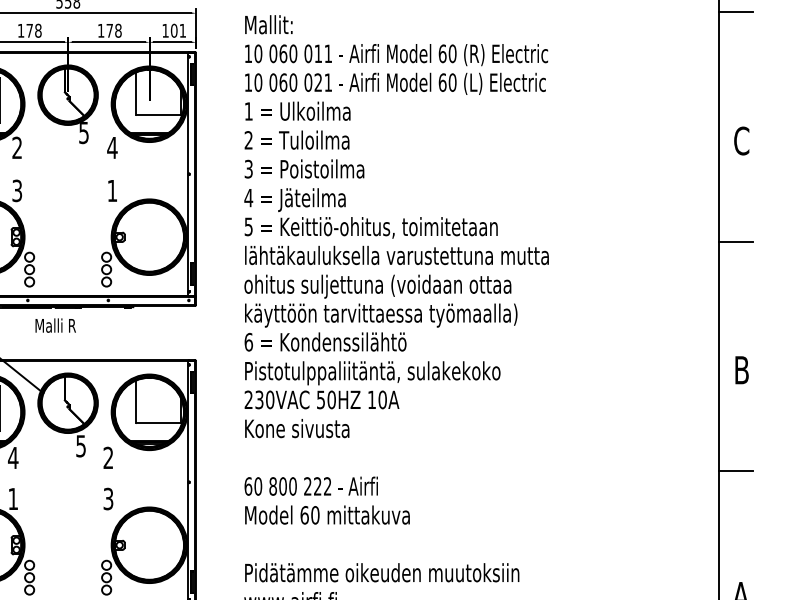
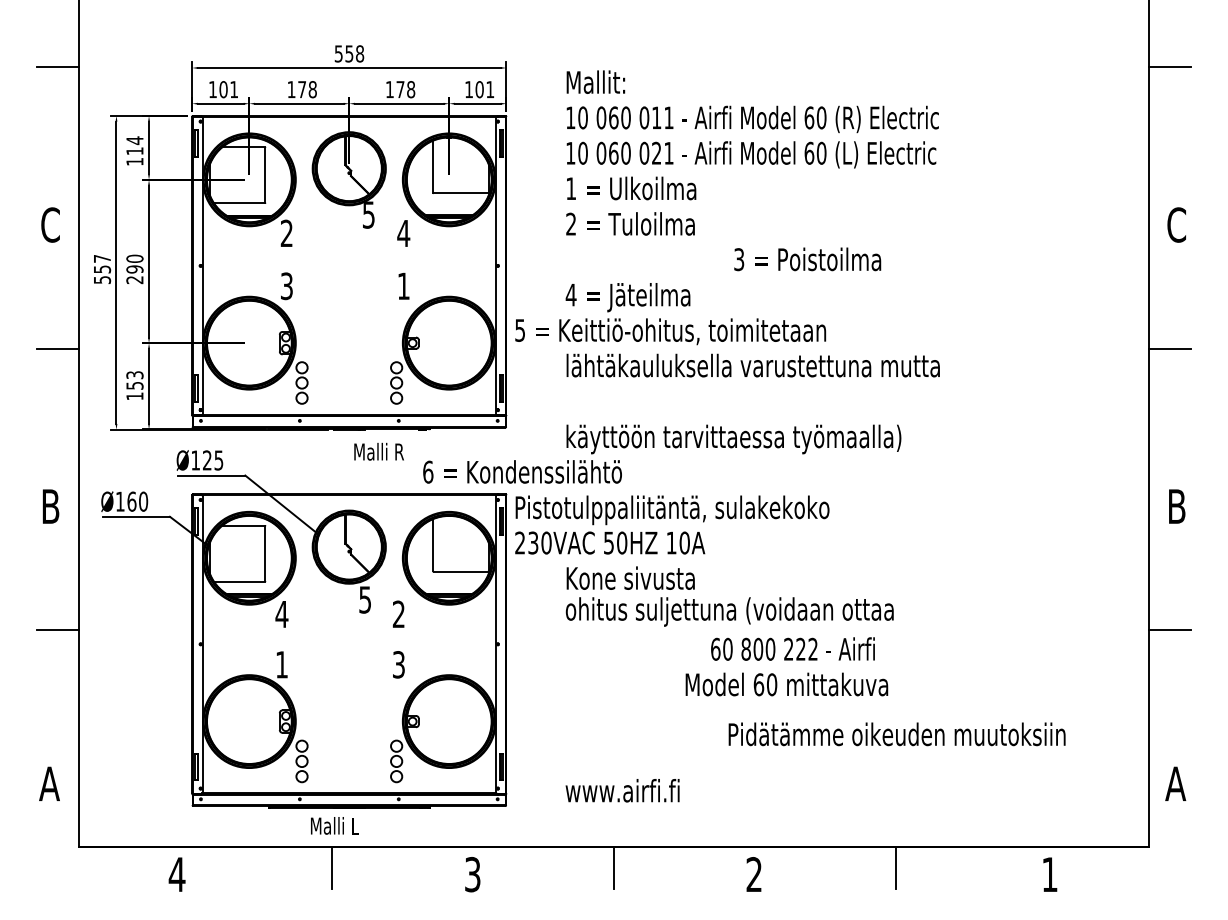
text: (304, 169) -> (807, 259), moved
text: (371, 227) -> (670, 331), moved
text: (377, 286) -> (729, 611), moved
text: (55, 325) -> (378, 451), moved
text: (325, 341) -> (522, 471), moved
text: (372, 384) -> (672, 524), moved
text: (310, 485) -> (792, 648), moved
text: (327, 515) -> (786, 684), moved
text: (381, 572) -> (896, 734), moved

